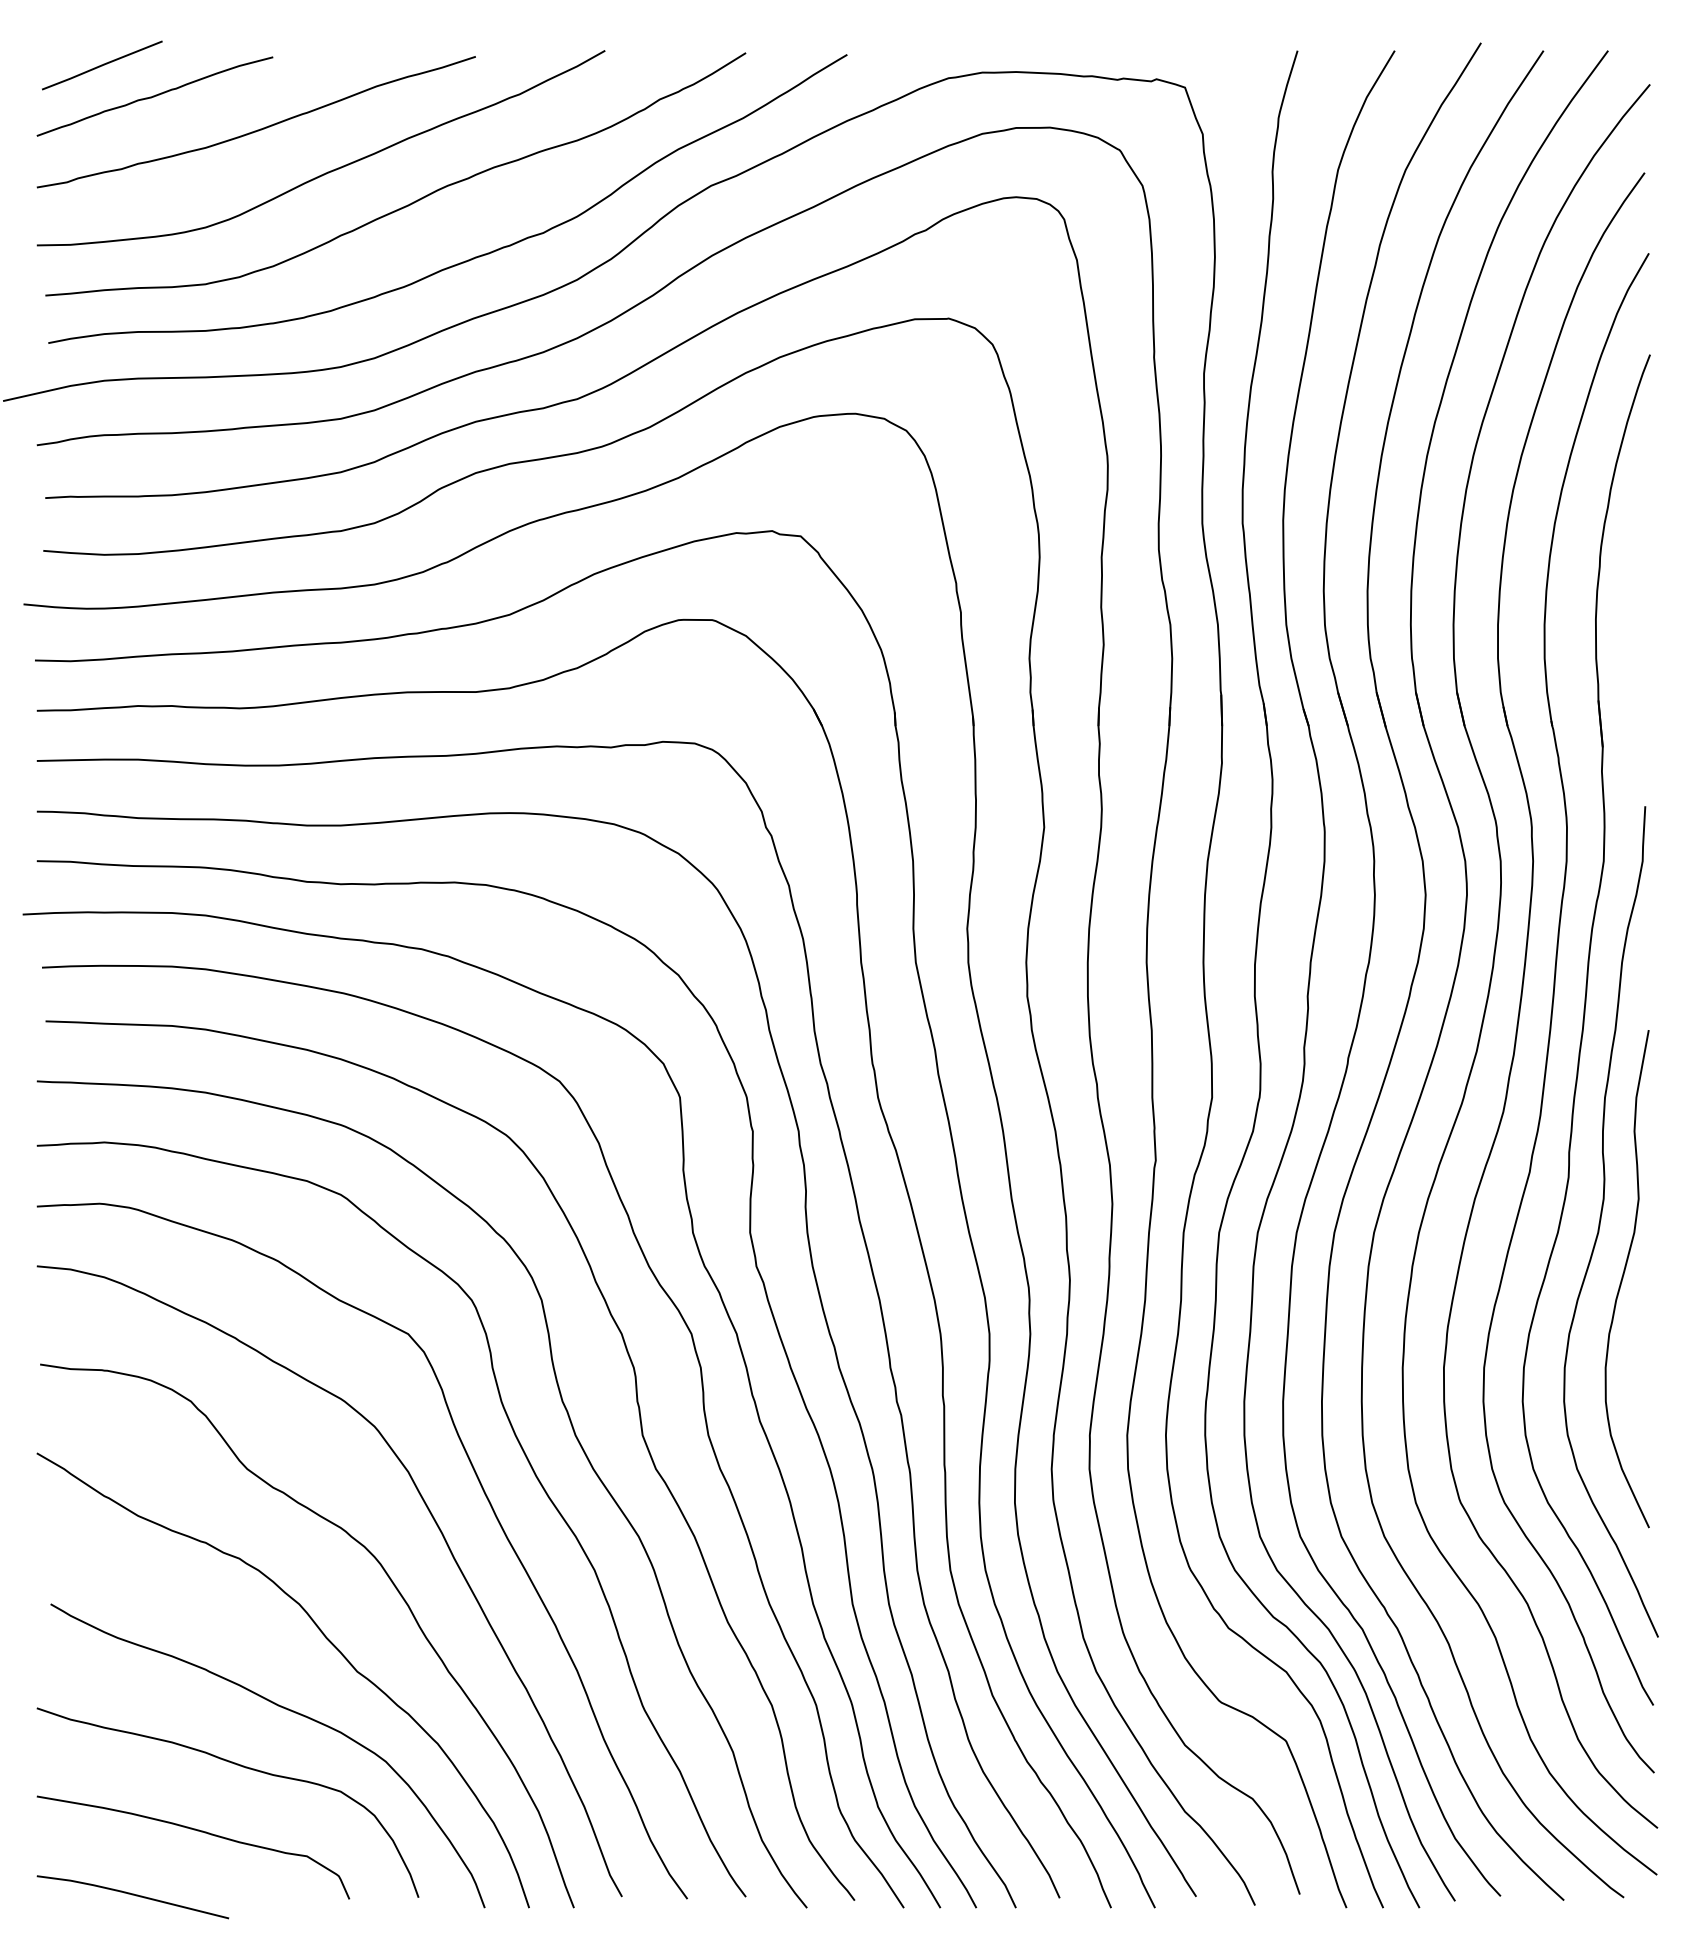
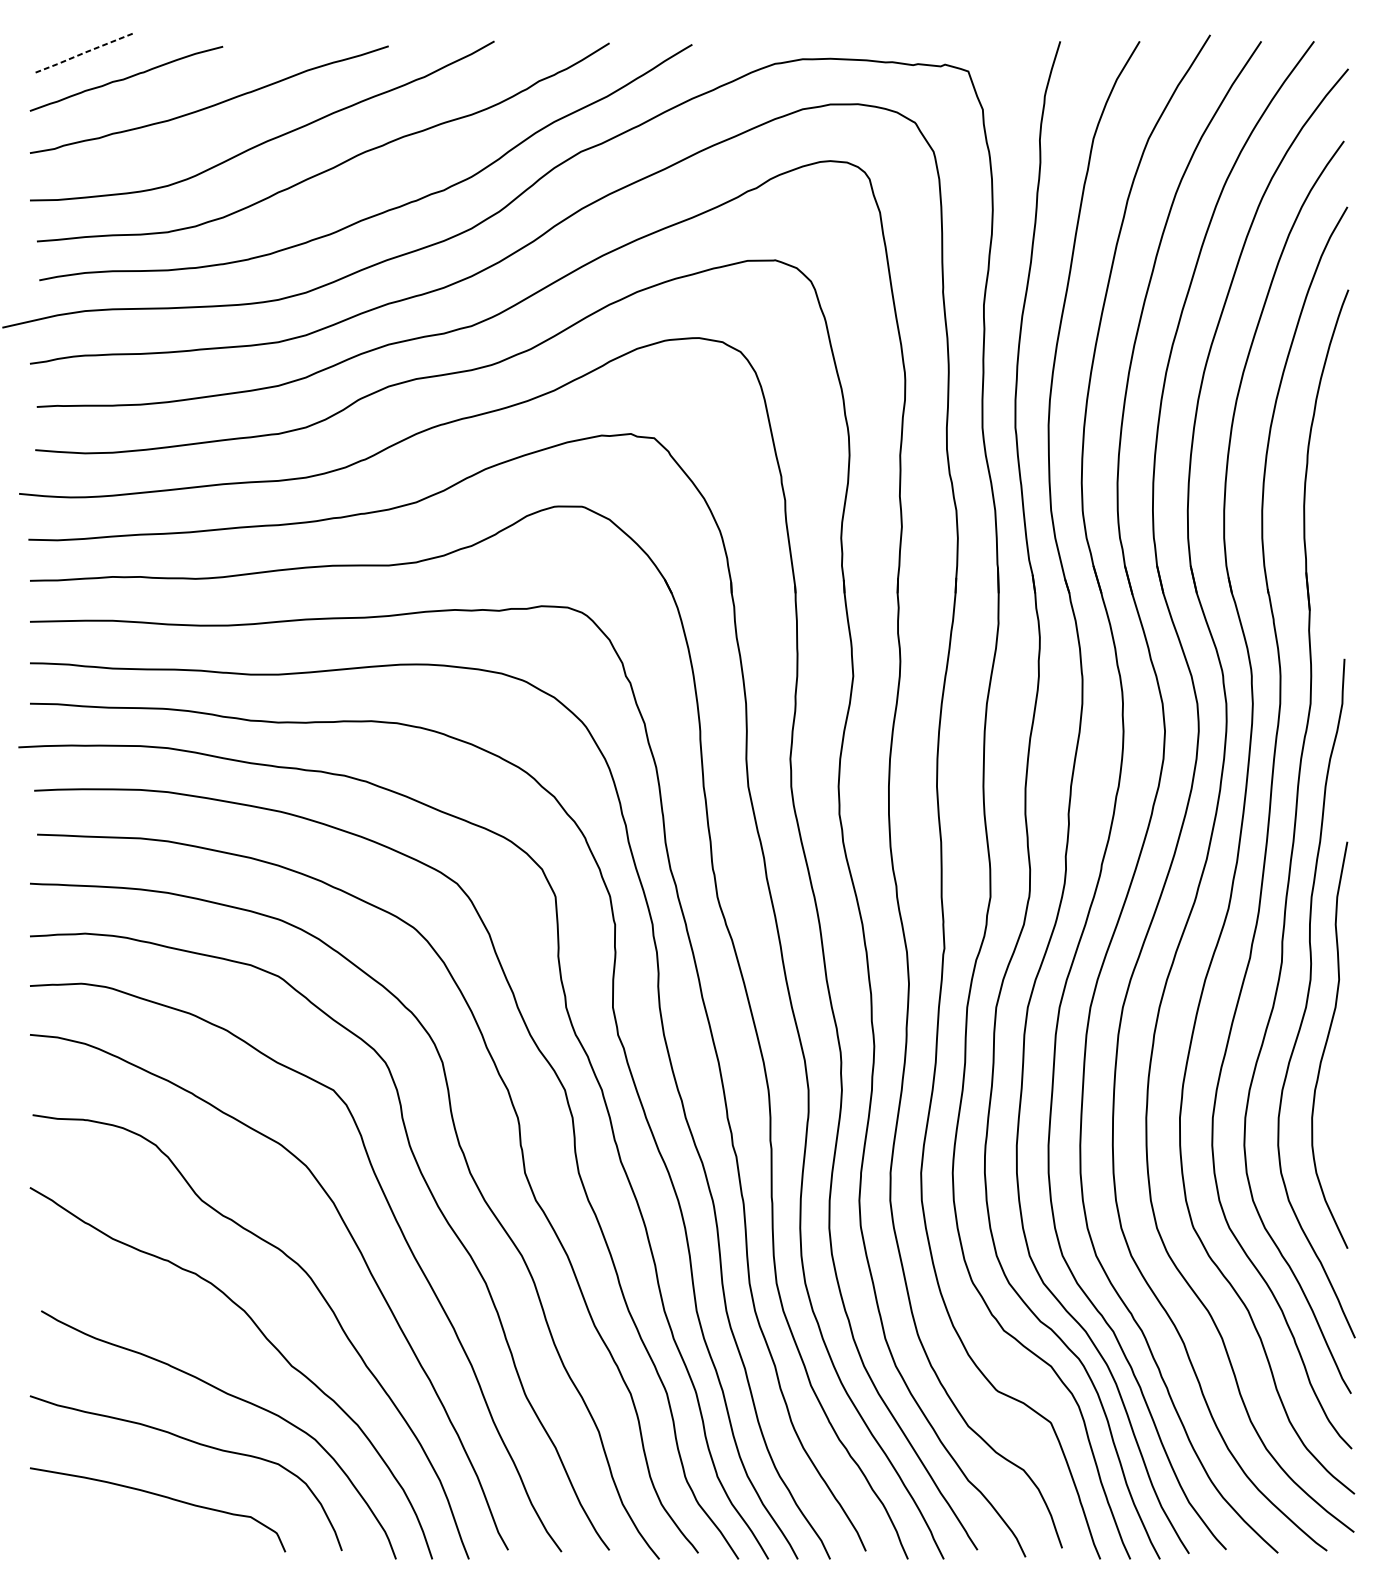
line: (101, 65) -> (82, 53), solid -> dashed
line: (132, 1895) -> (108, 1549), removed

